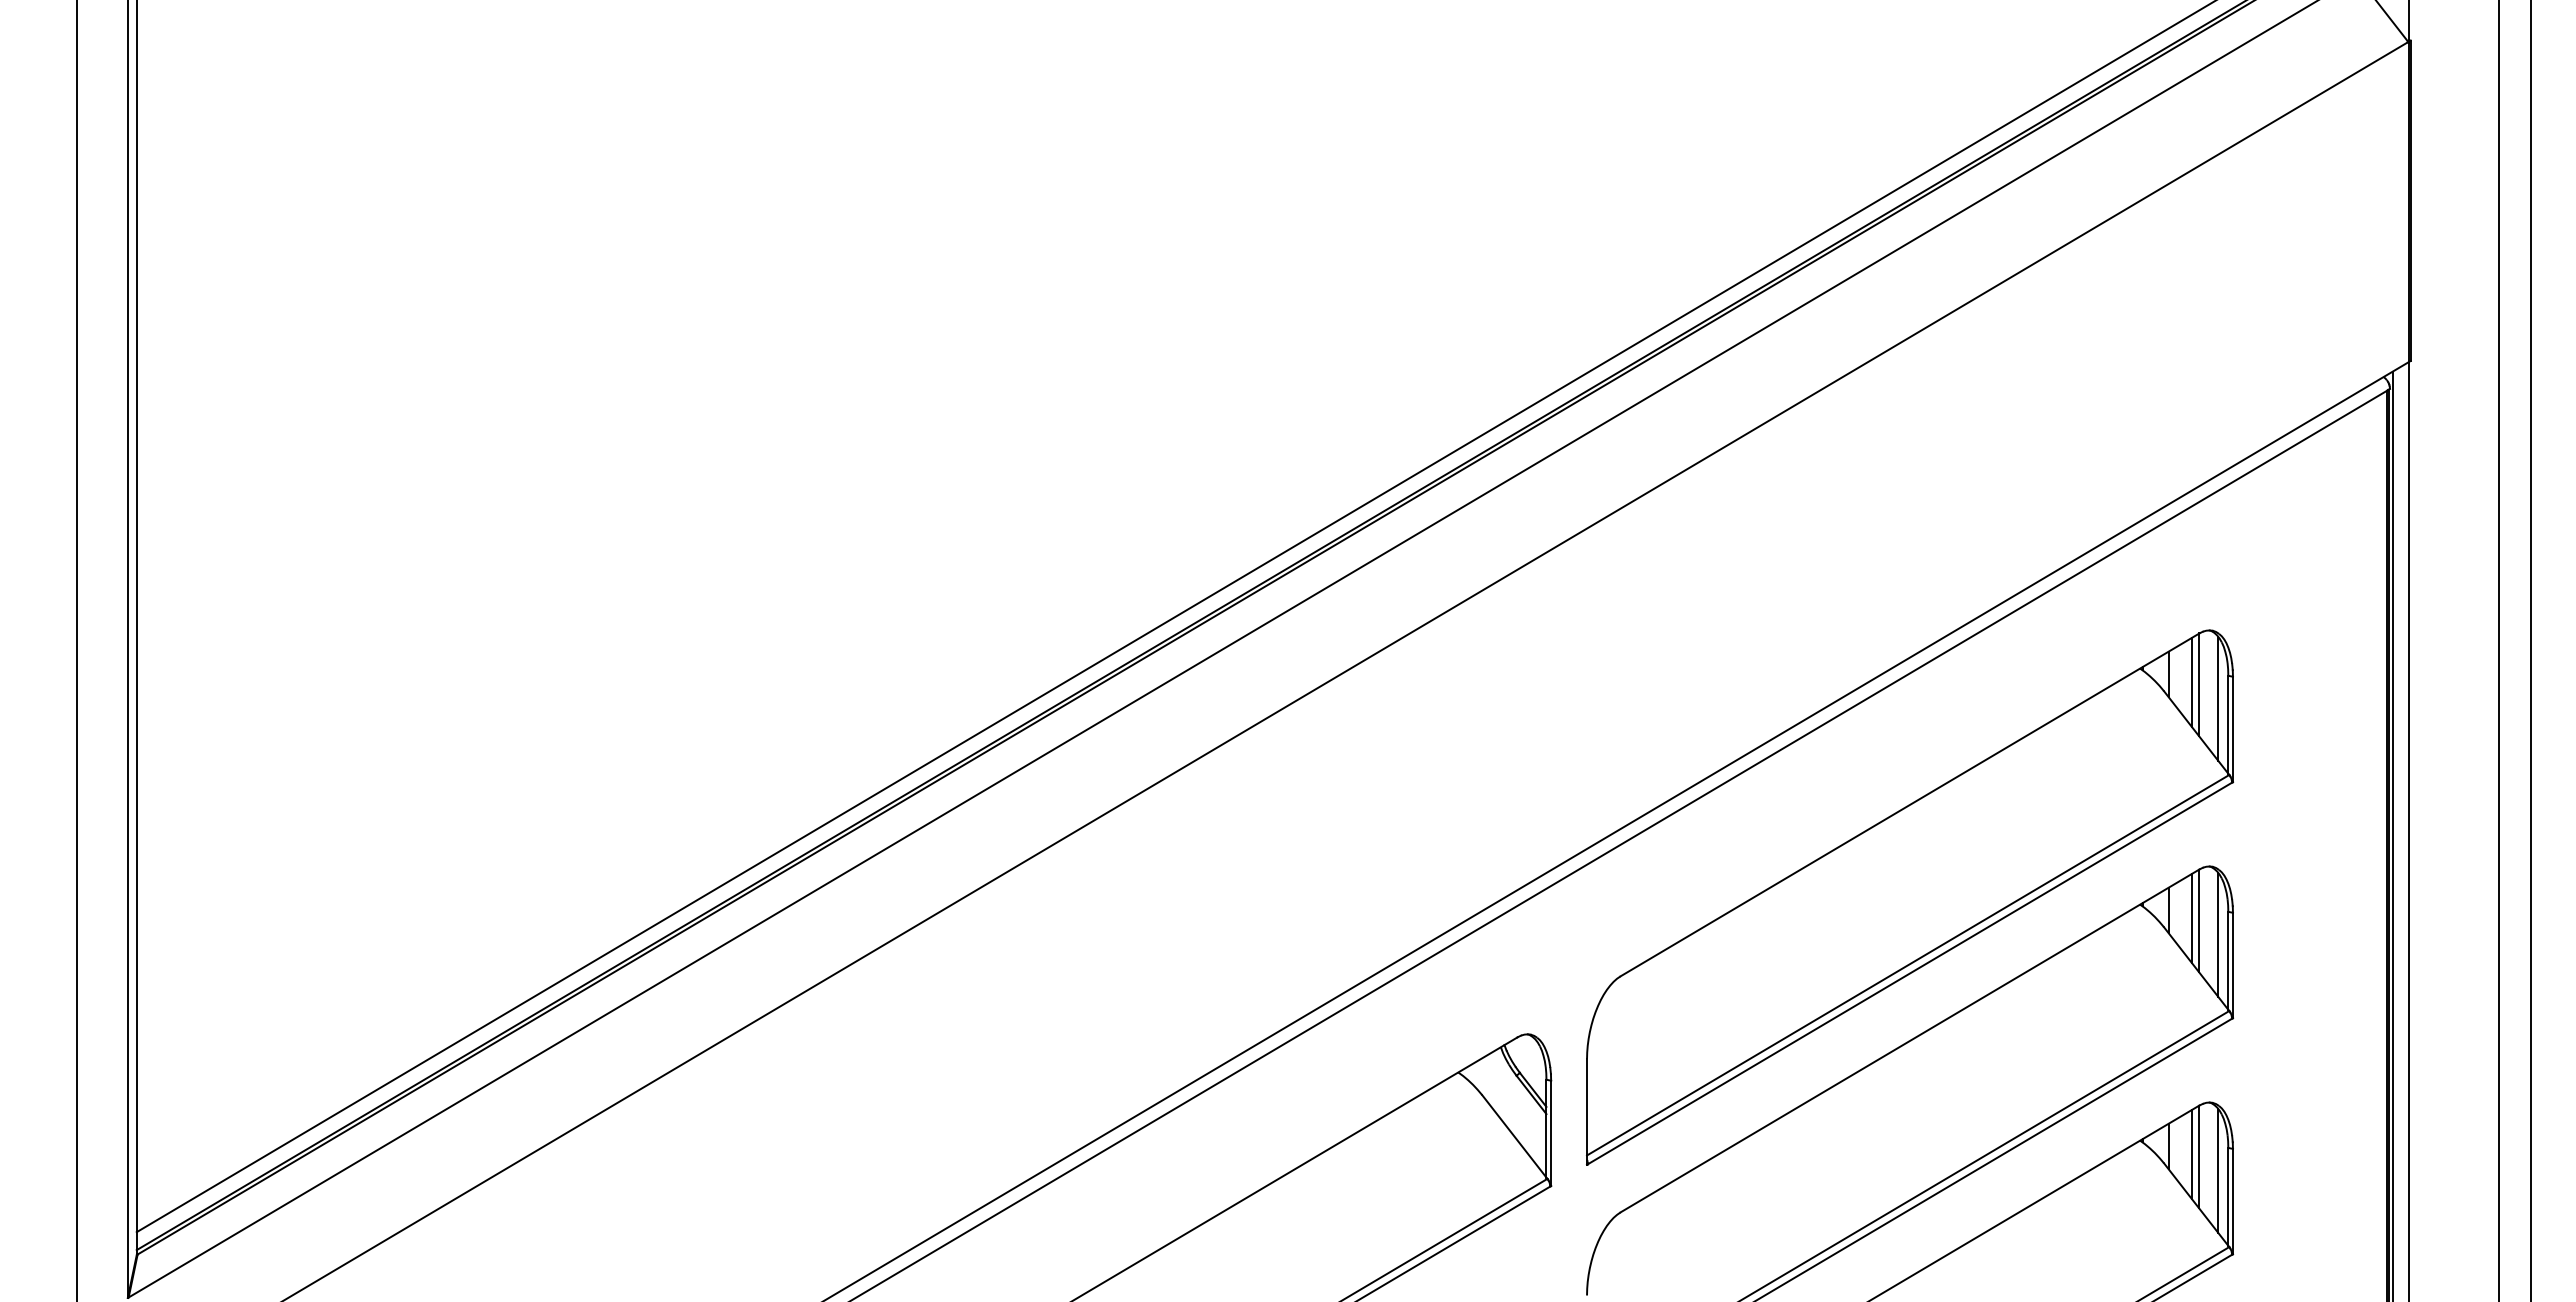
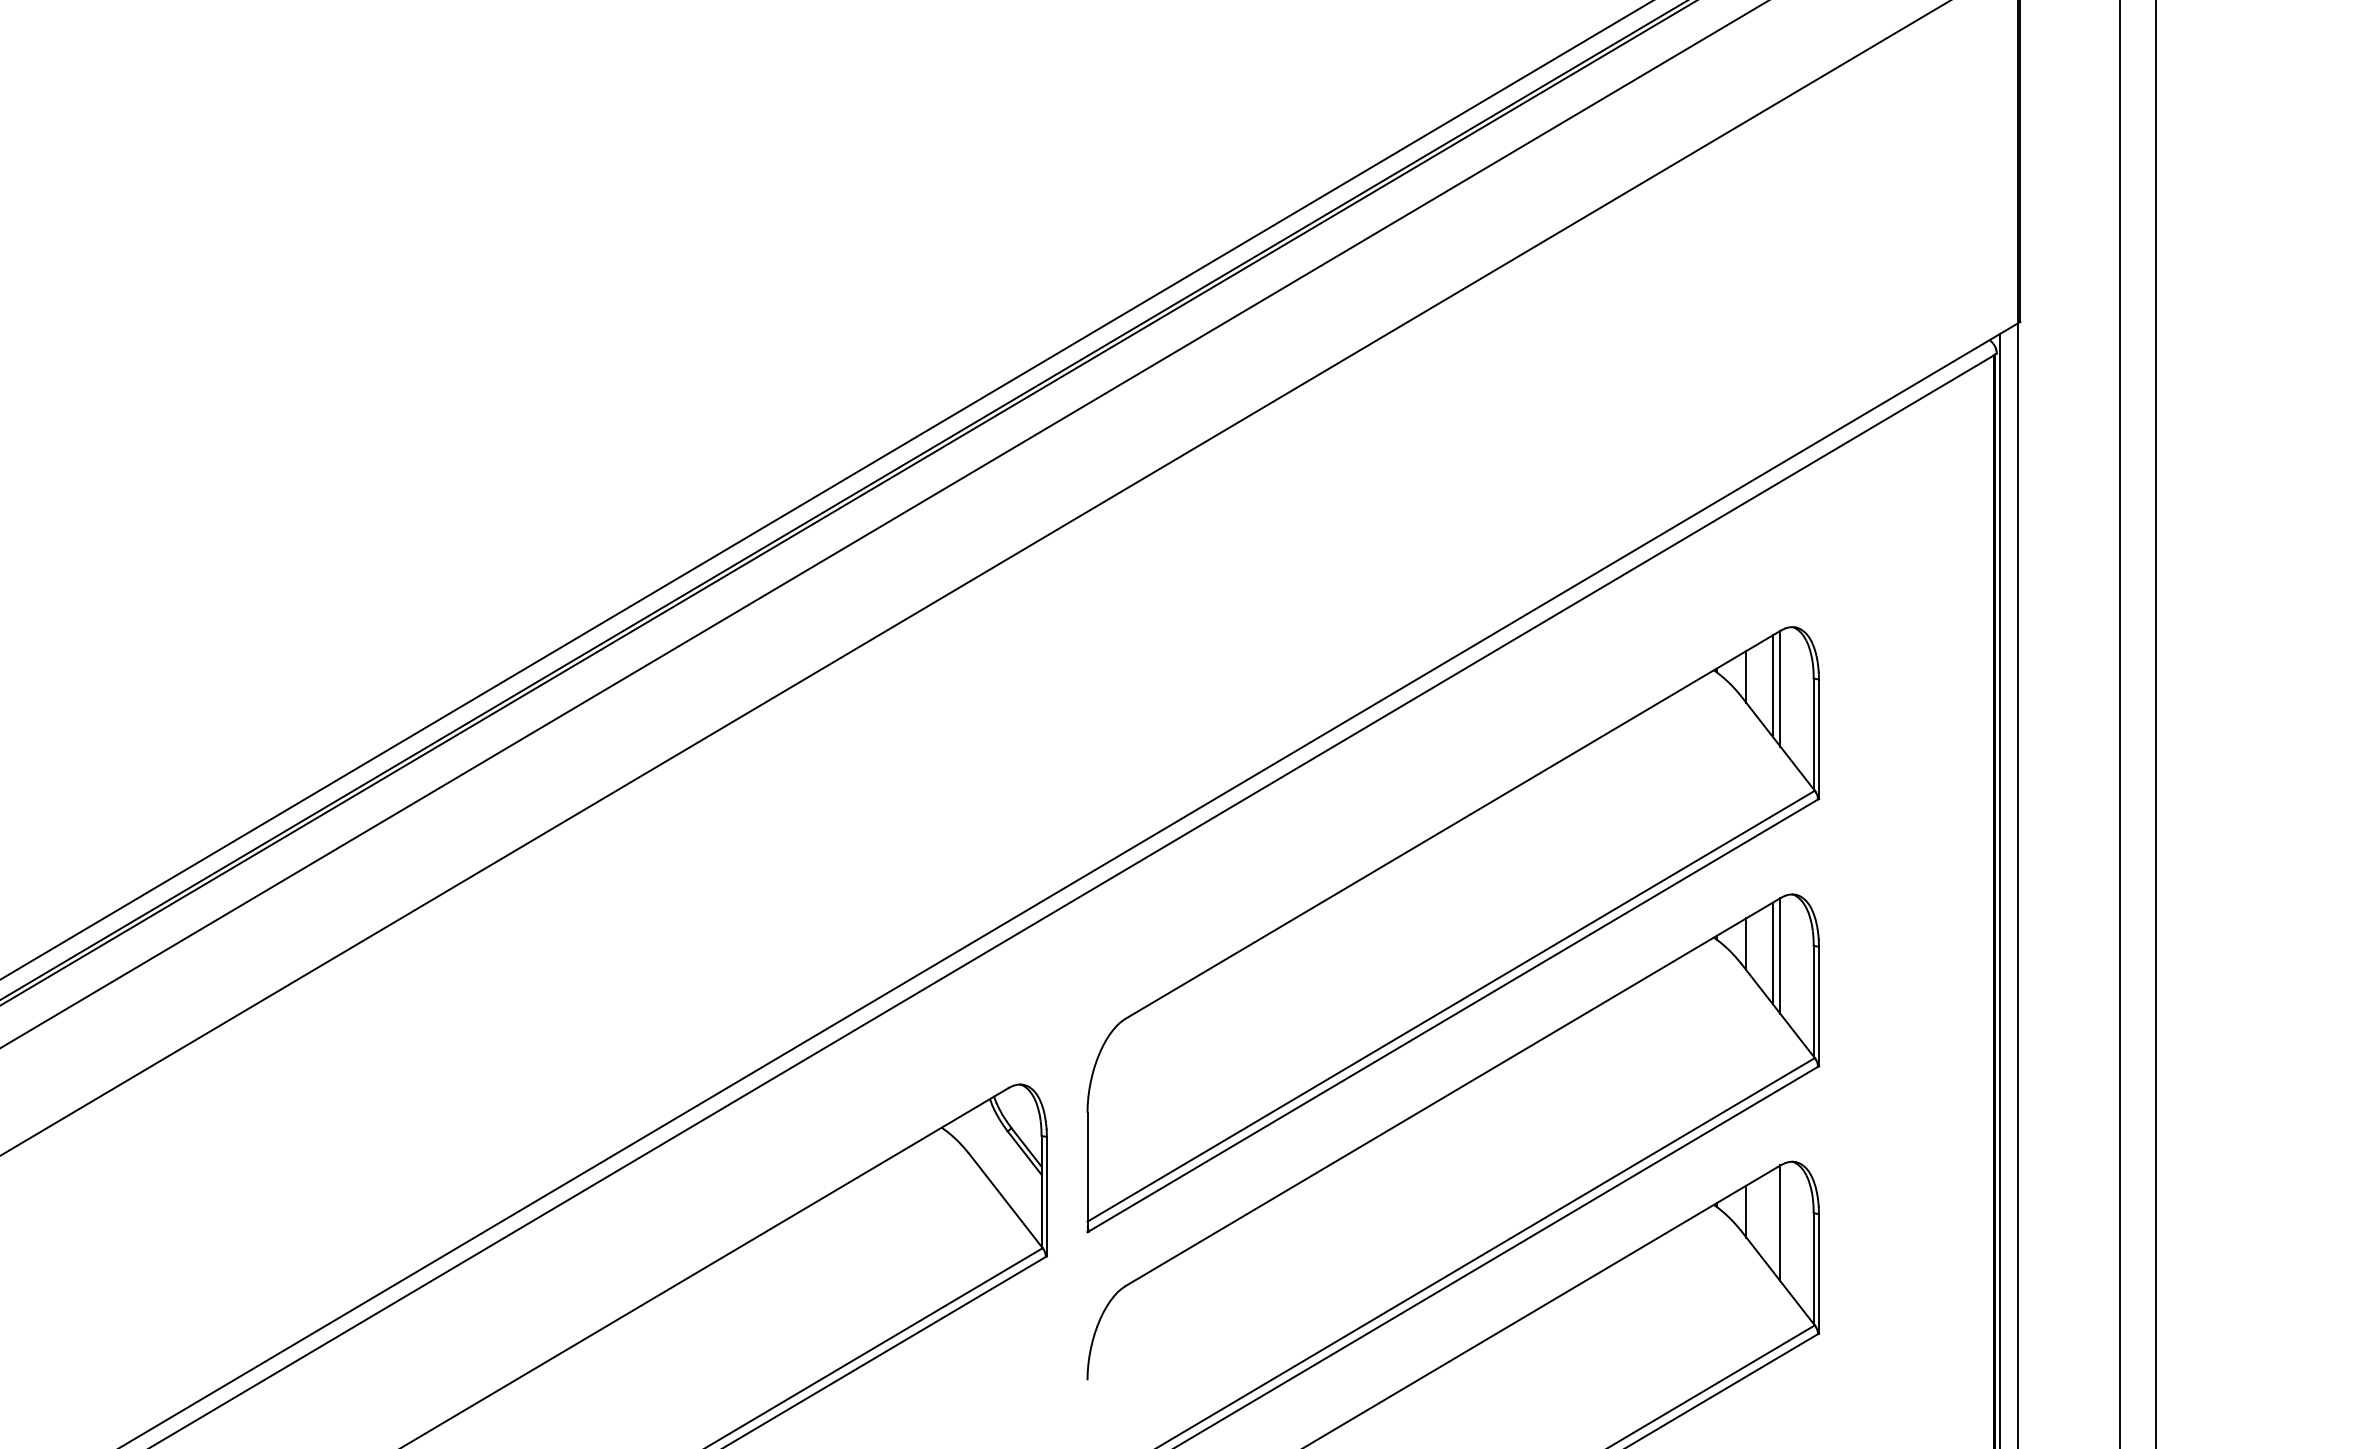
line: (2218, 698) -> (1802, 704), removed
line: (2218, 934) -> (1802, 971), removed
line: (2192, 1154) -> (1773, 1220), removed
line: (2218, 1170) -> (1802, 1238), removed

